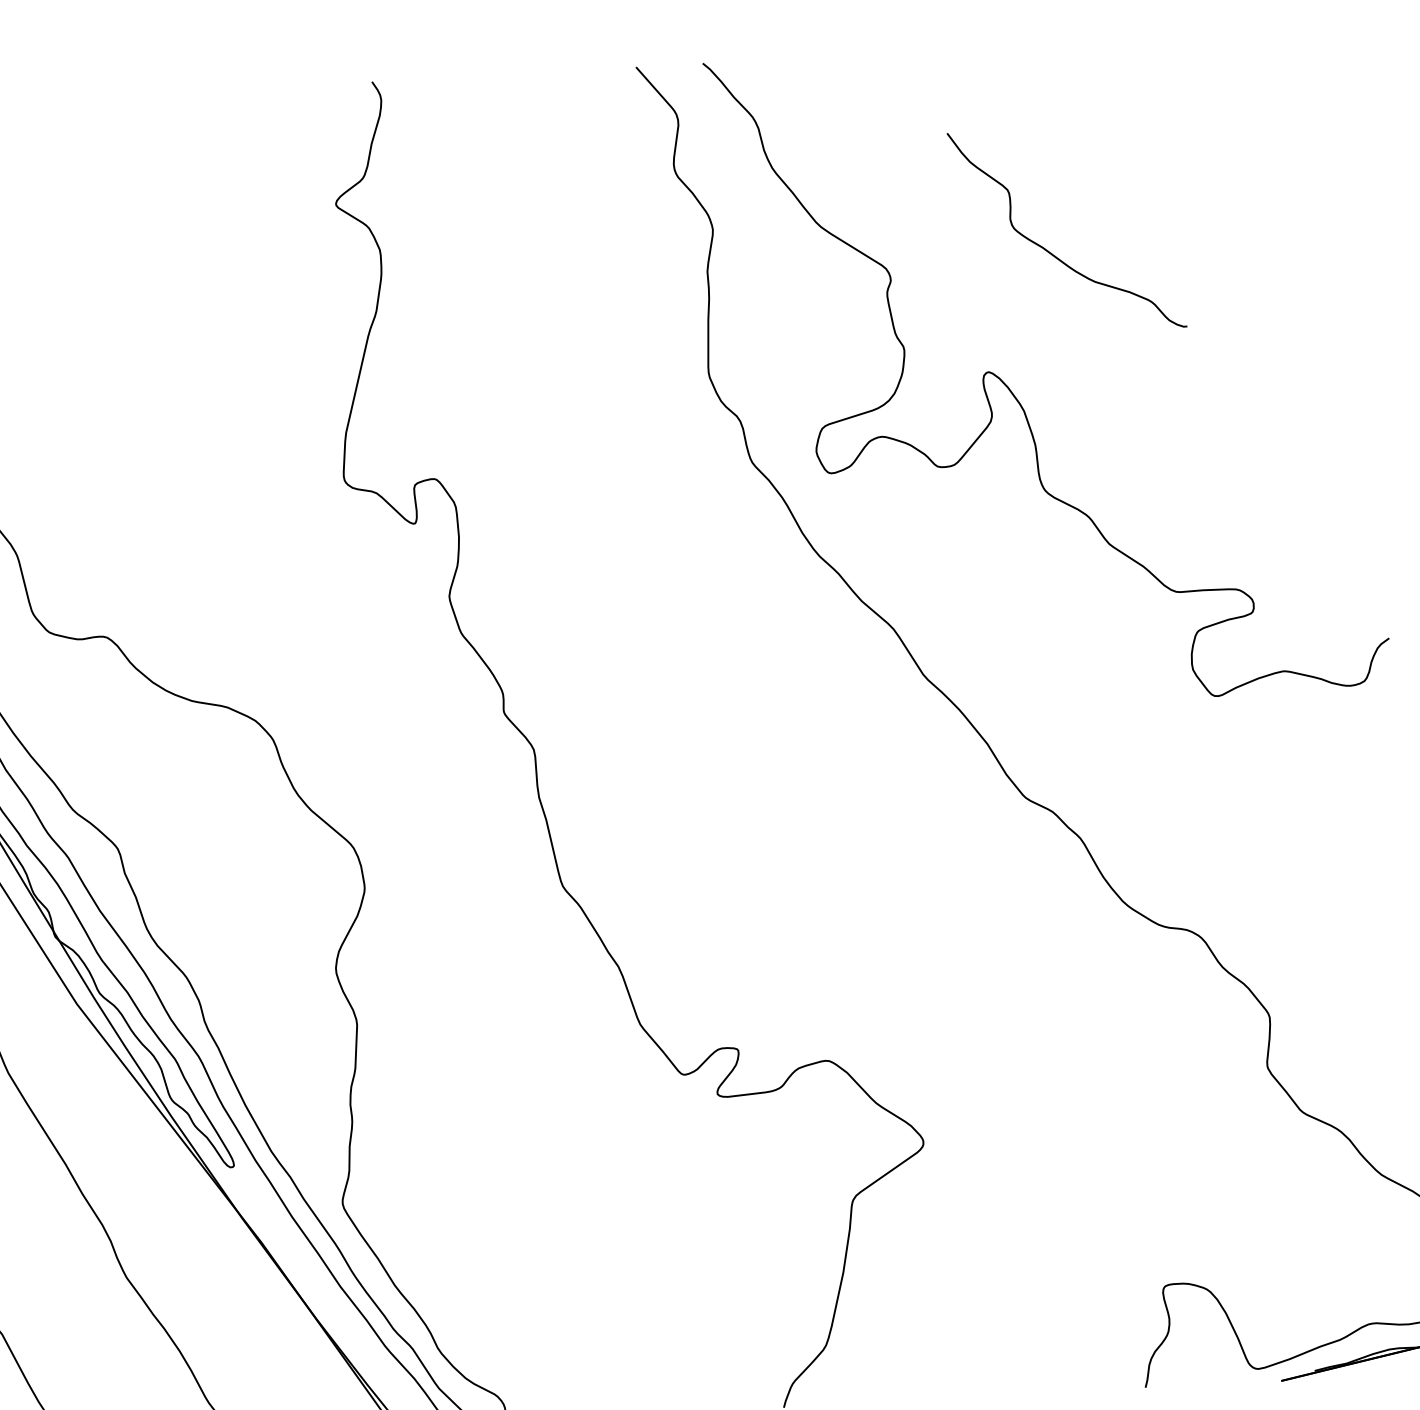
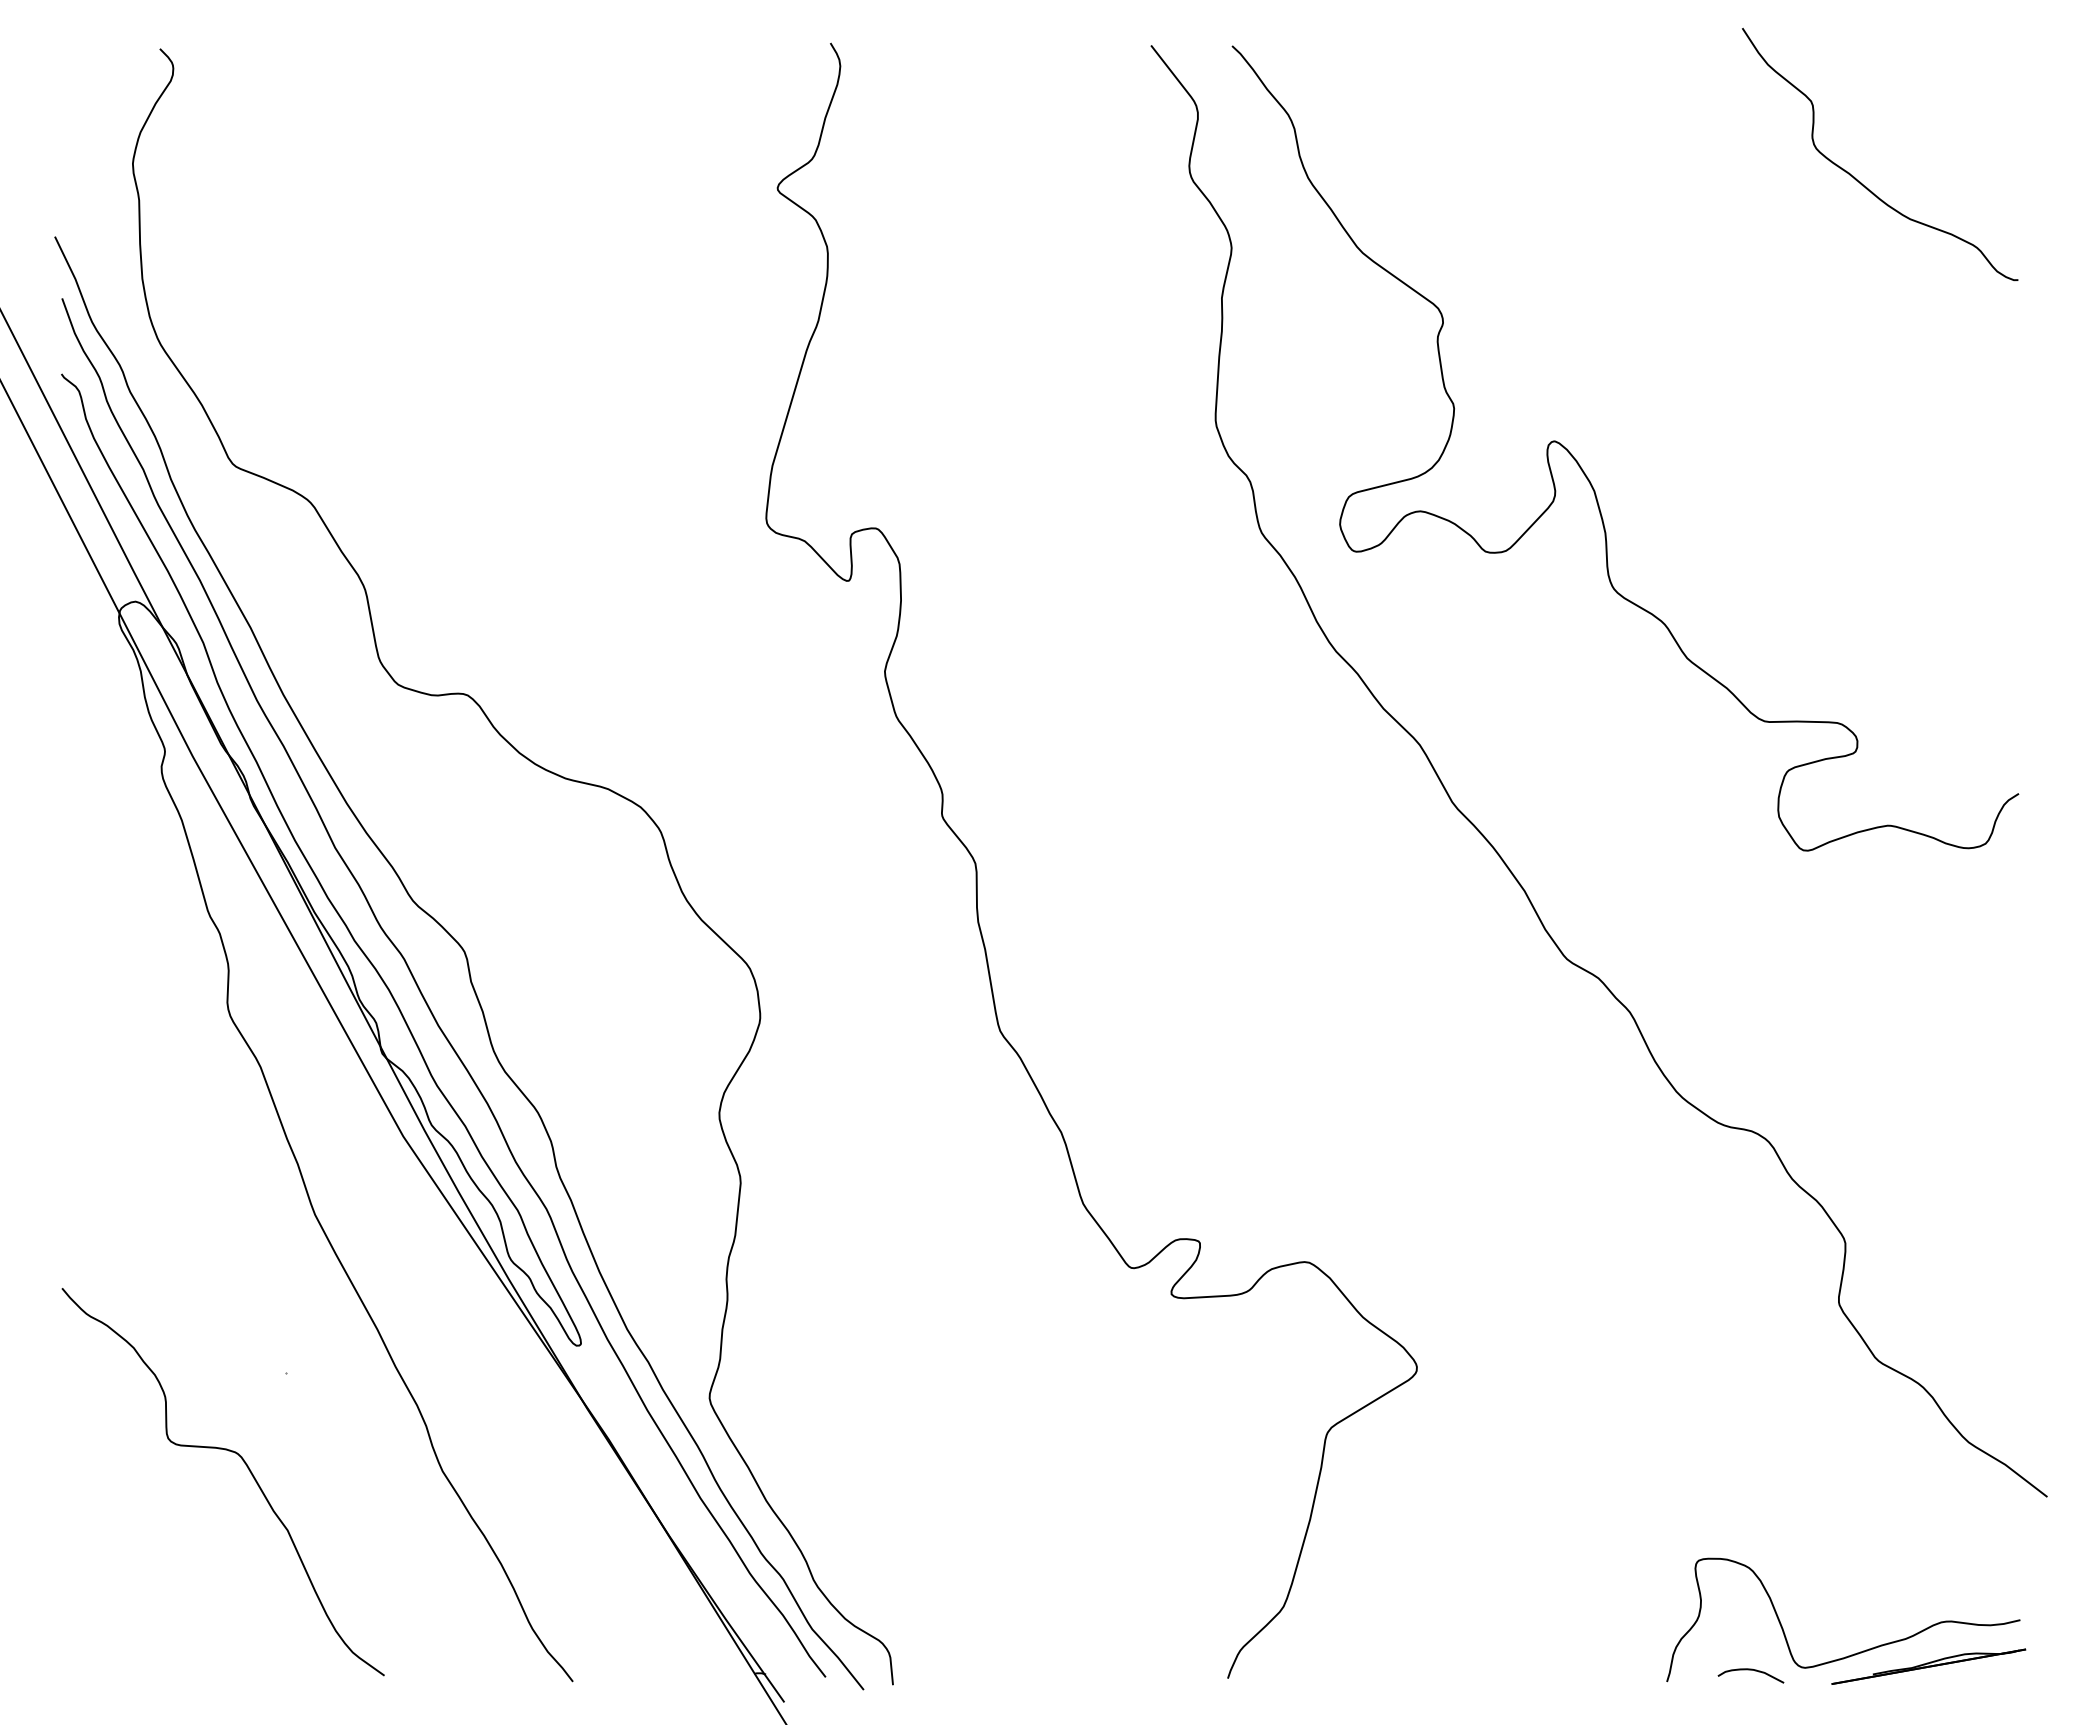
curve: (1052, 253) -> (1860, 181), moved
curve: (1213, 1373) -> (1750, 1670), added

